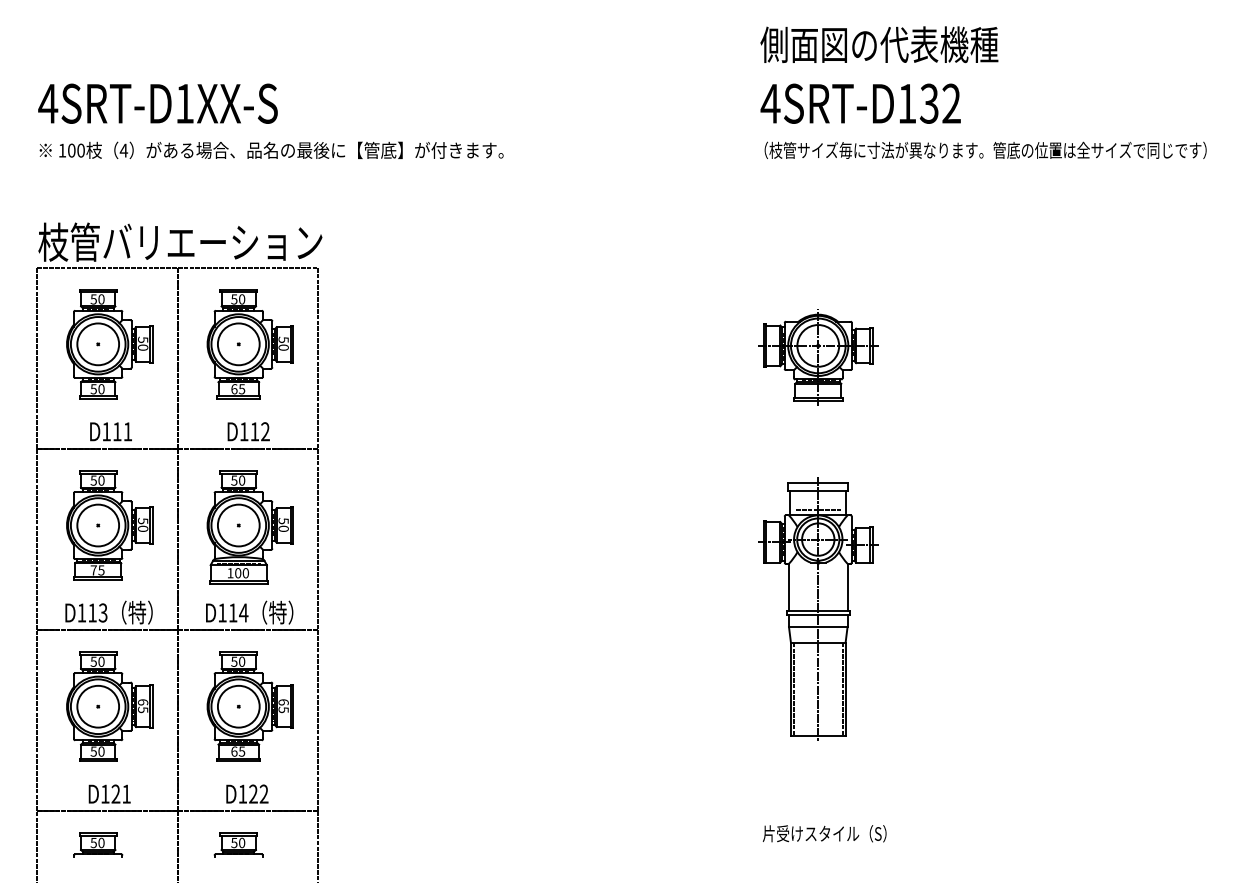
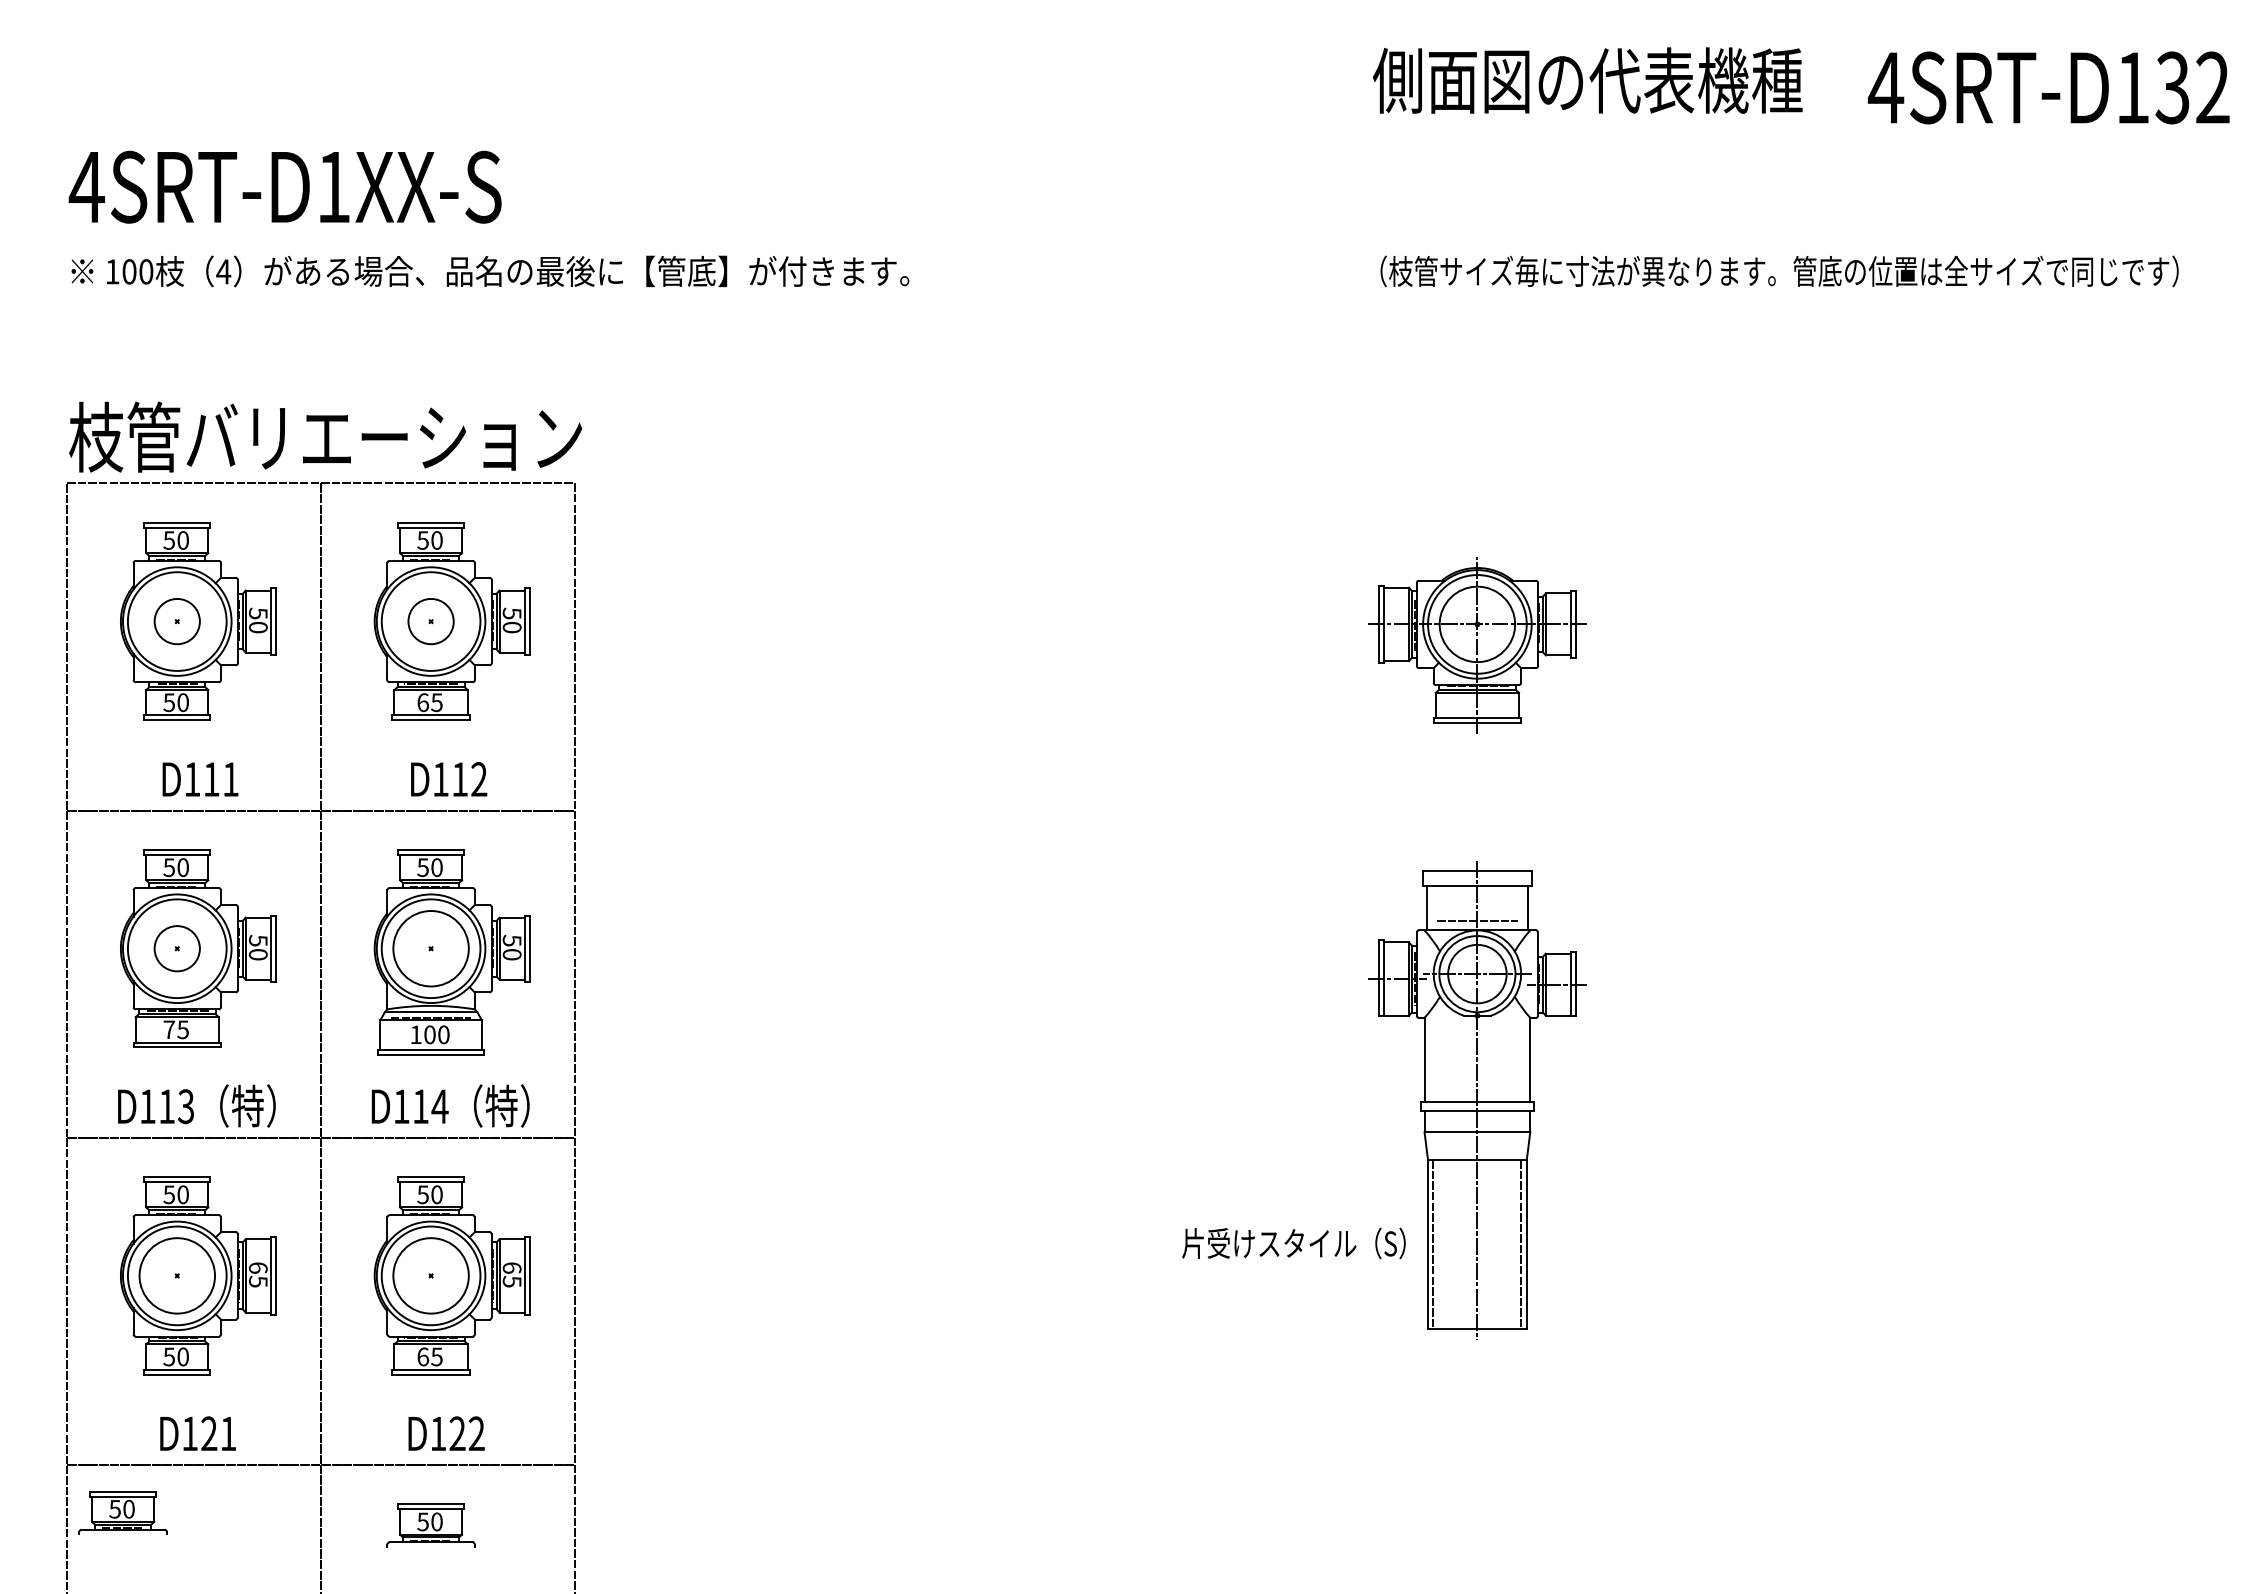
text: (860, 103) -> (2048, 87), moved
circle: (98, 344) -> (177, 621), size x0.6
circle: (238, 344) -> (430, 621), size x0.6
circle: (98, 525) -> (177, 948), size x0.6
text: (824, 833) -> (1293, 1242), moved
part: (98, 844) -> (123, 1512), moved

